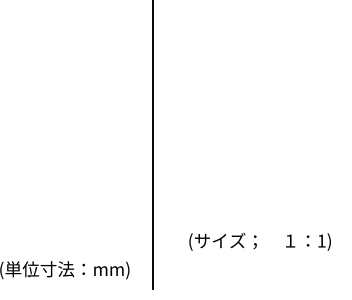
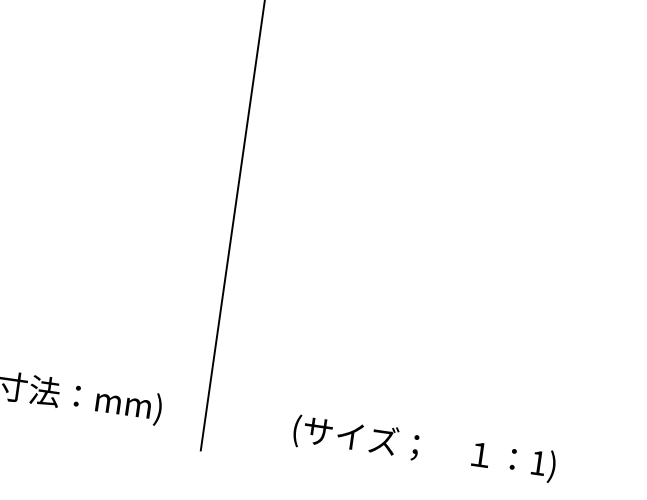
text: (259, 241) -> (423, 447), moved

